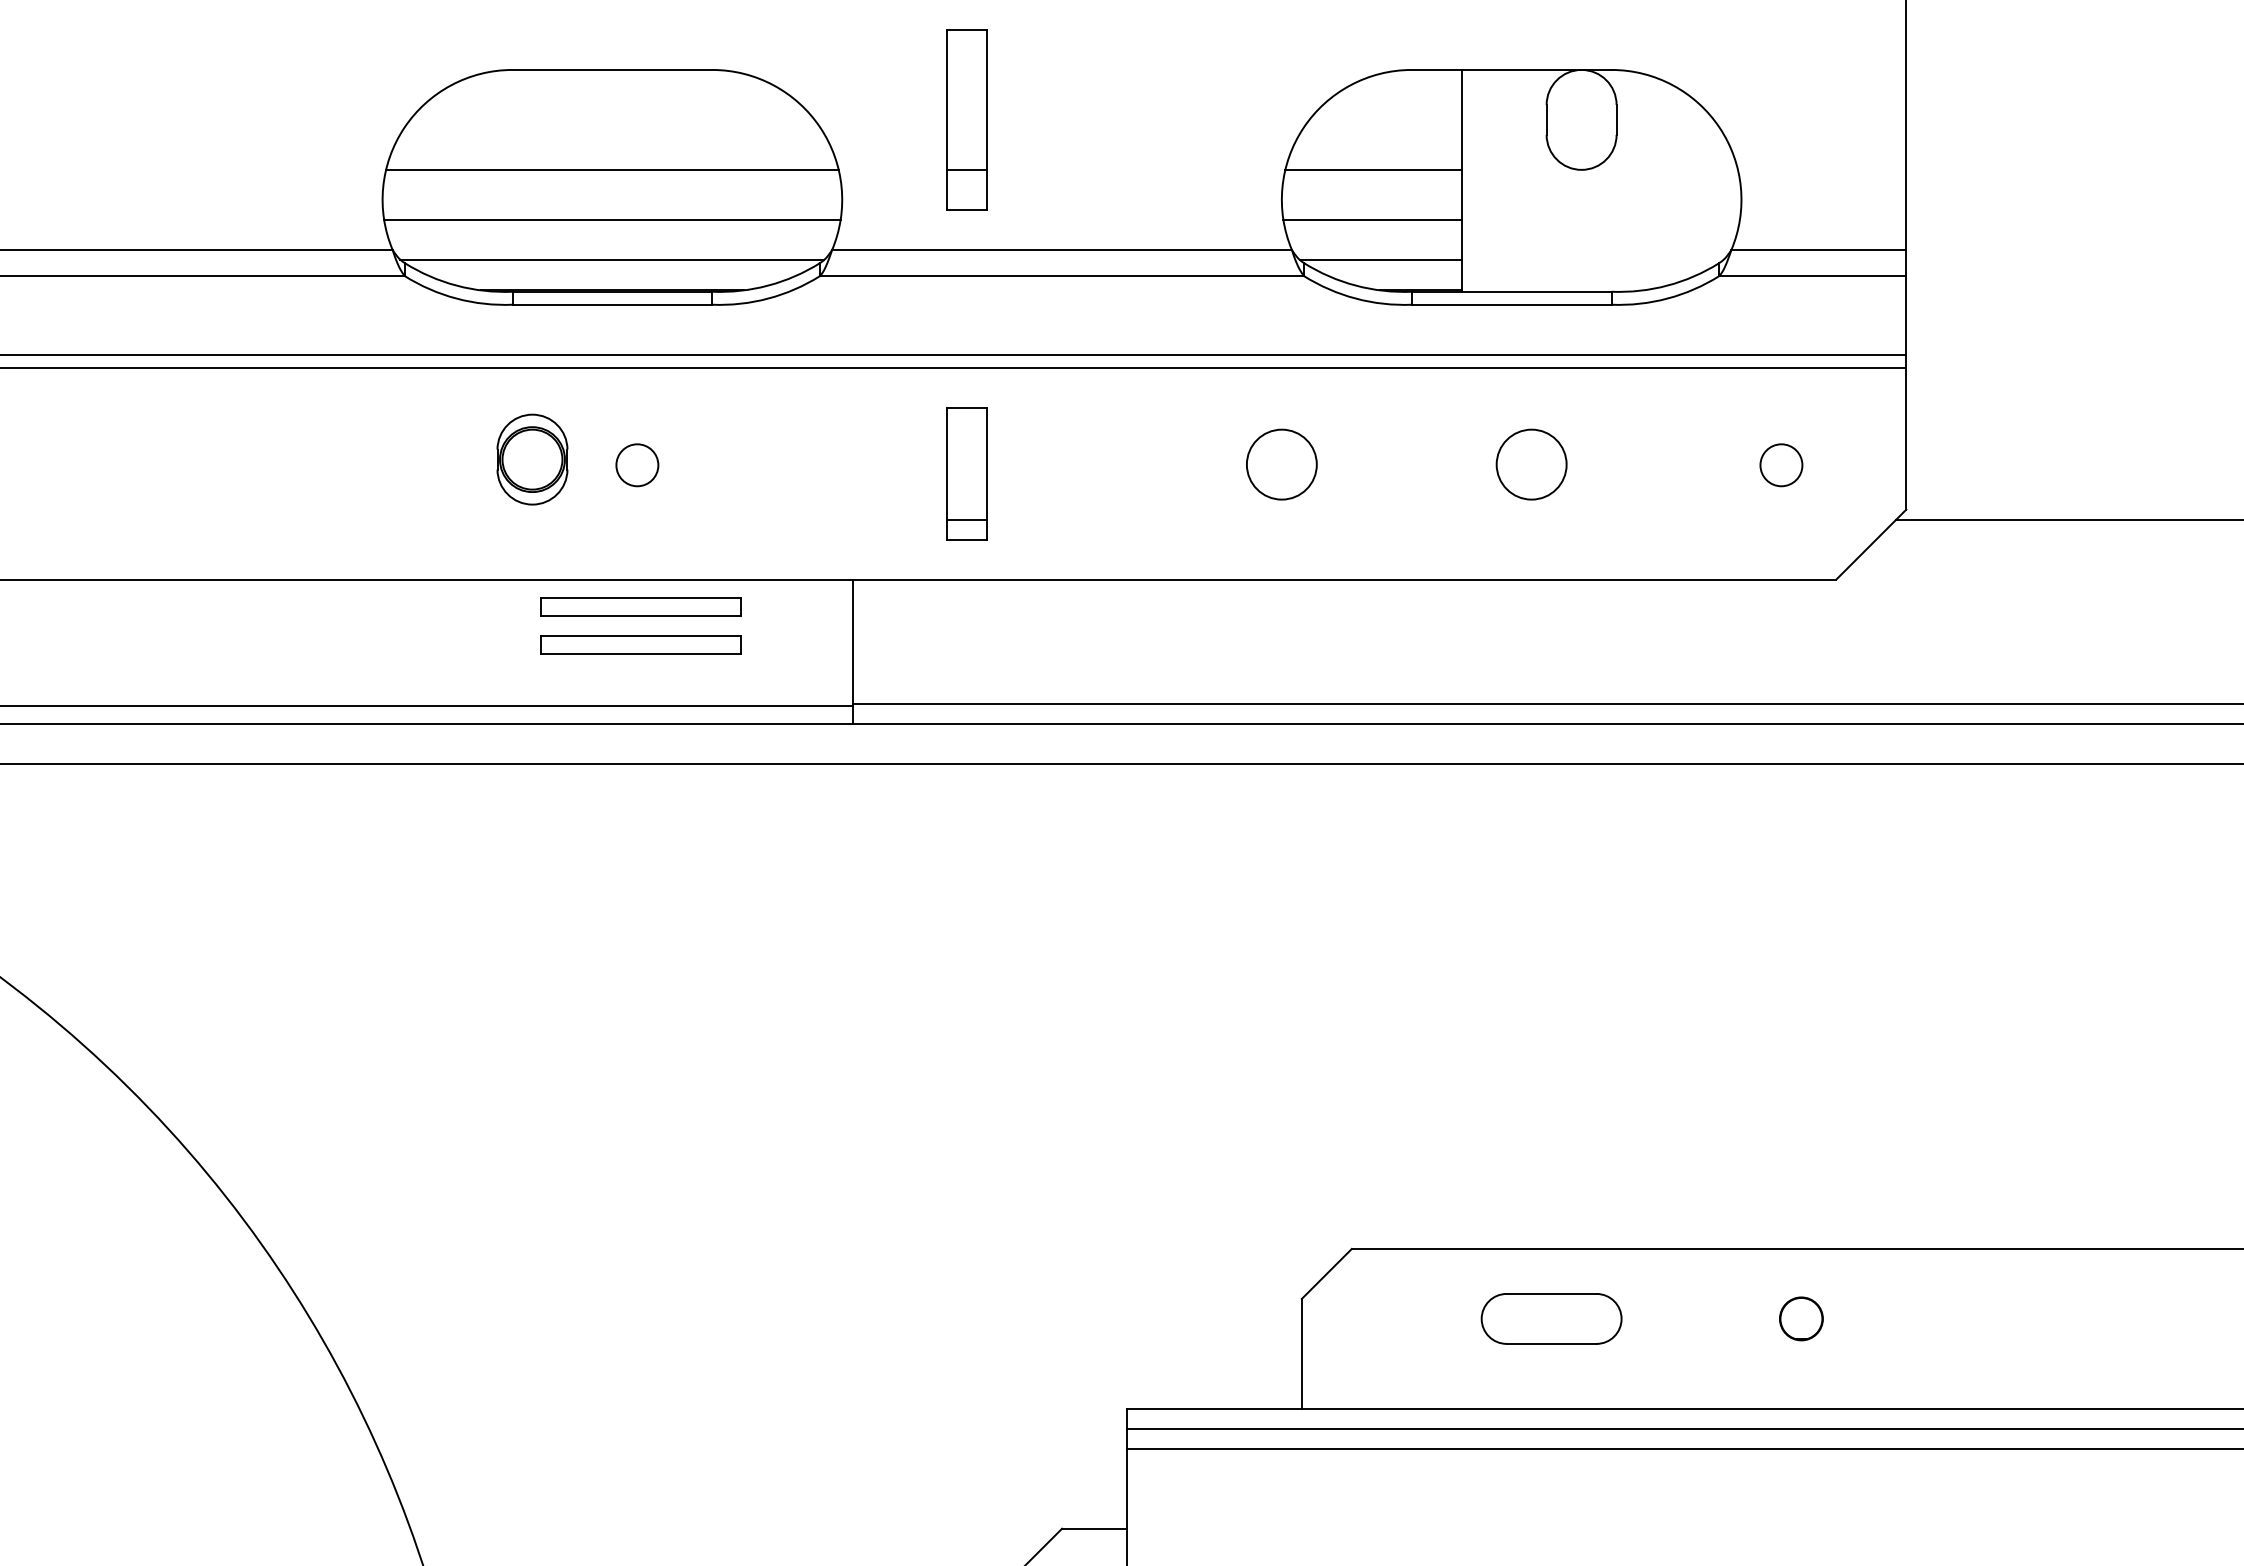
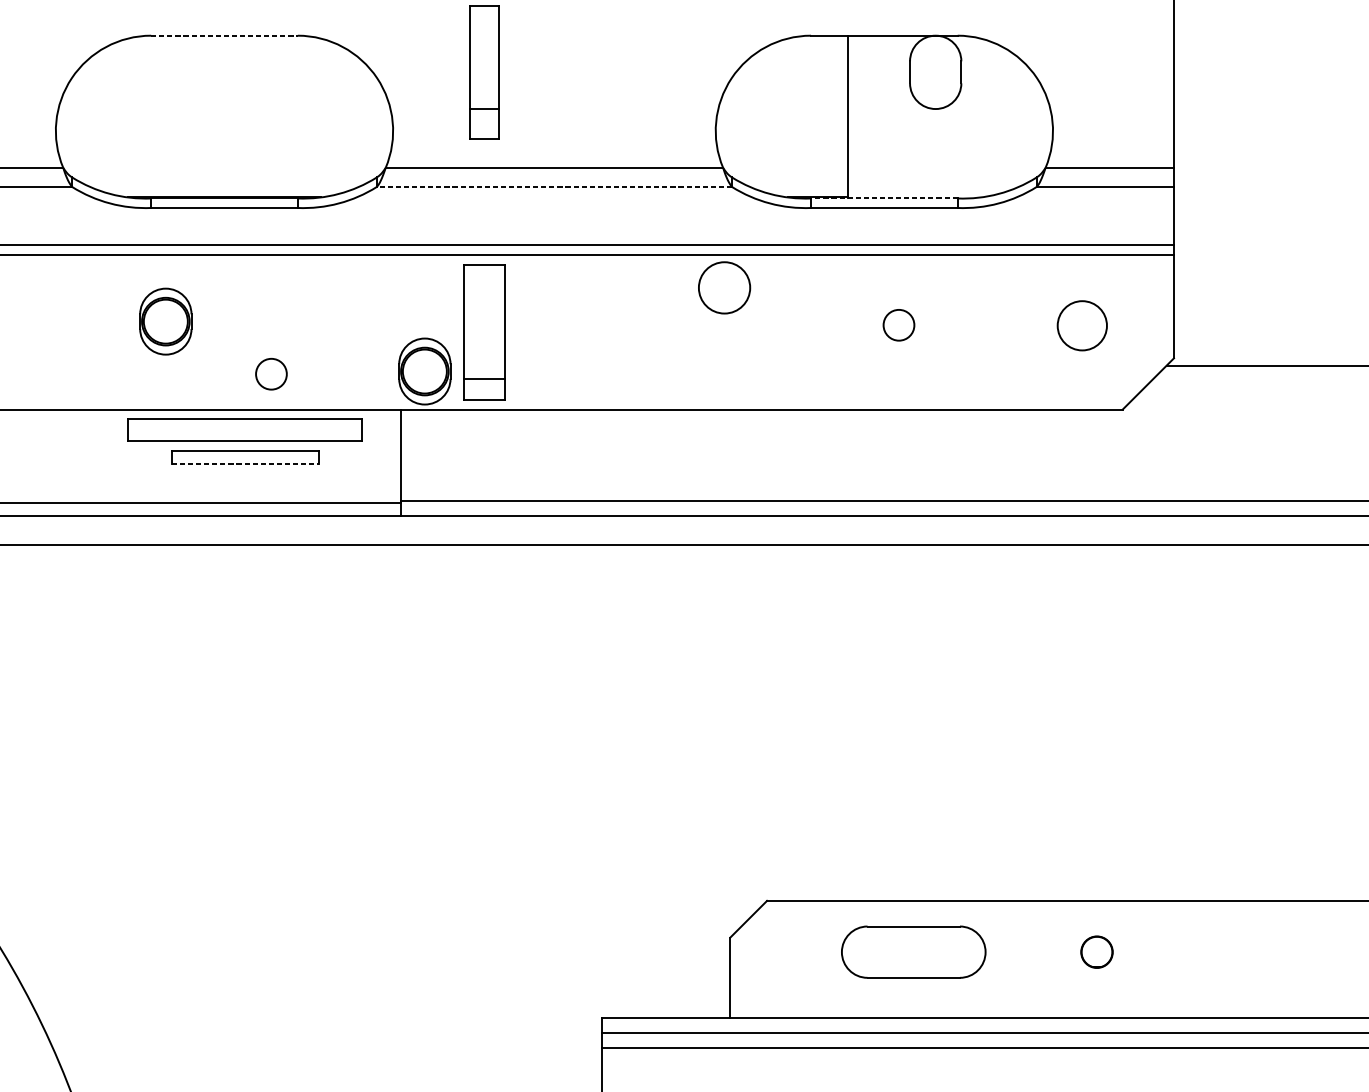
line: (612, 69) -> (224, 35), solid -> dashed
line: (612, 169) -> (224, 108), removed
line: (1373, 169) -> (782, 108), removed
line: (612, 219) -> (224, 145), removed
line: (1372, 219) -> (782, 145), removed
line: (612, 259) -> (224, 174), removed
line: (1380, 259) -> (788, 174), removed
line: (1062, 276) -> (554, 187), solid -> dashed
line: (1511, 291) -> (884, 198), solid -> dashed
circle: (1281, 464) -> (724, 287), moved
circle: (1531, 464) -> (898, 325), size x0.6
circle: (637, 465) -> (271, 374), moved
circle: (1781, 465) -> (1082, 325), size x1.6
part: (966, 473) -> (484, 331), size x1.4
part: (885, 527) -> (424, 371), added
part: (640, 606) -> (245, 429), size x1.6
line: (640, 654) -> (245, 464), solid -> dashed
part: (1551, 1318) -> (913, 951), size x1.4

